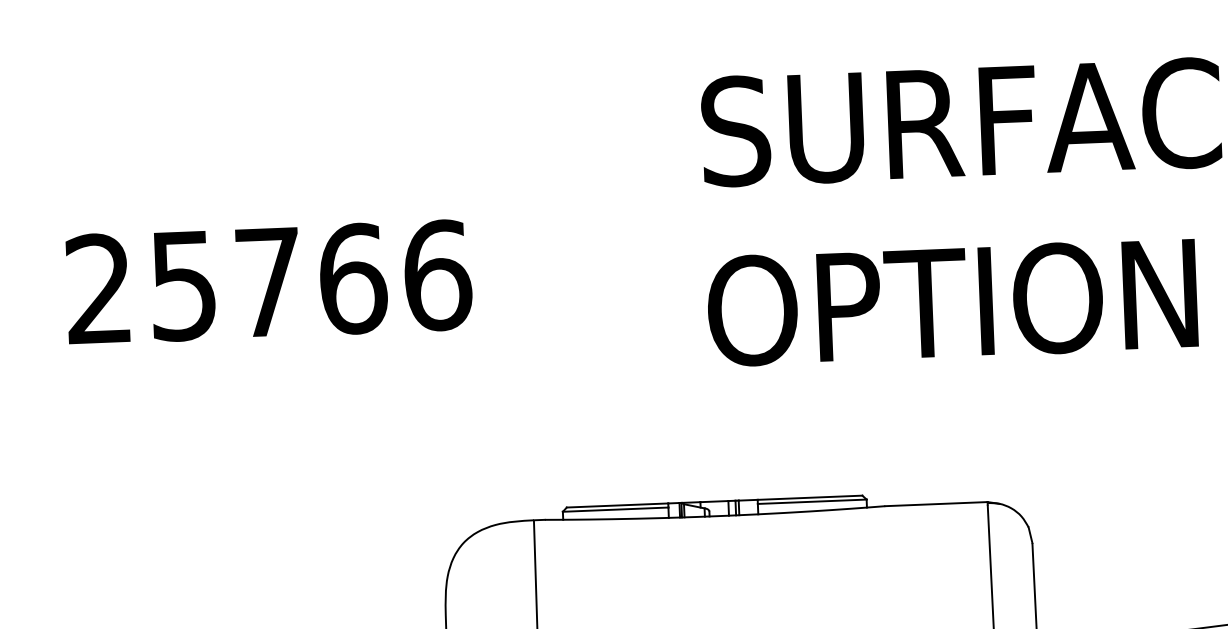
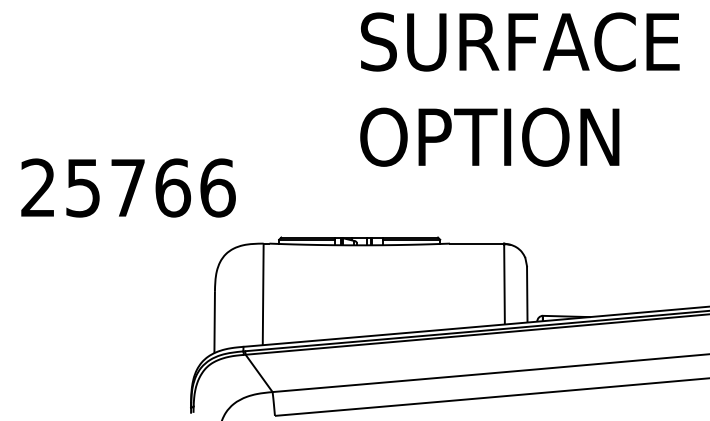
text: (269, 281) -> (128, 187), moved

